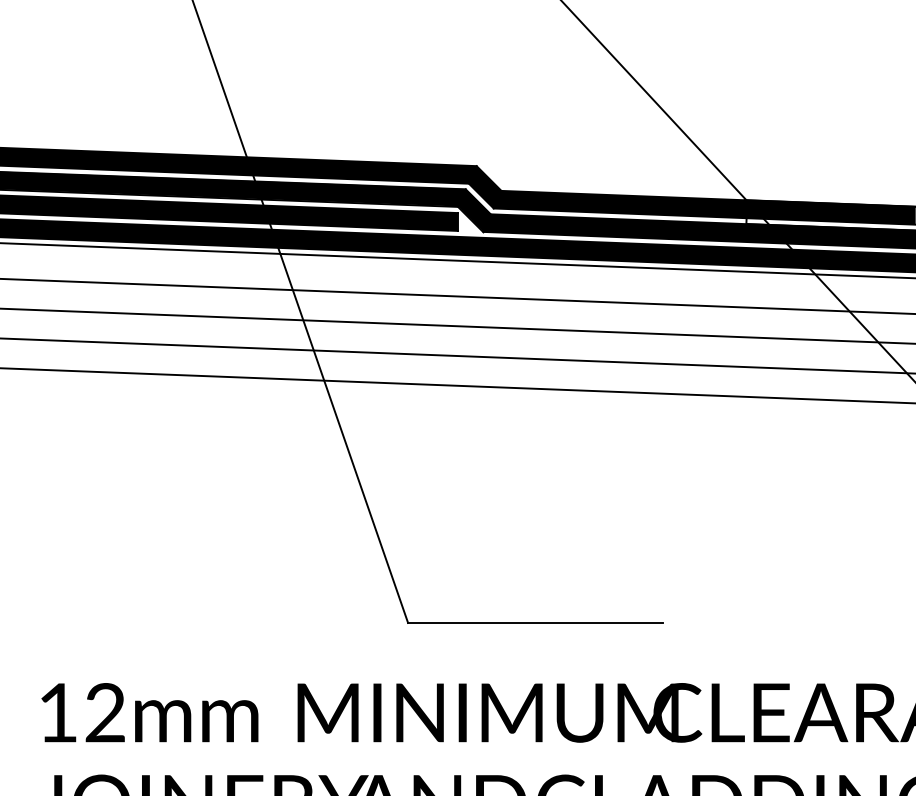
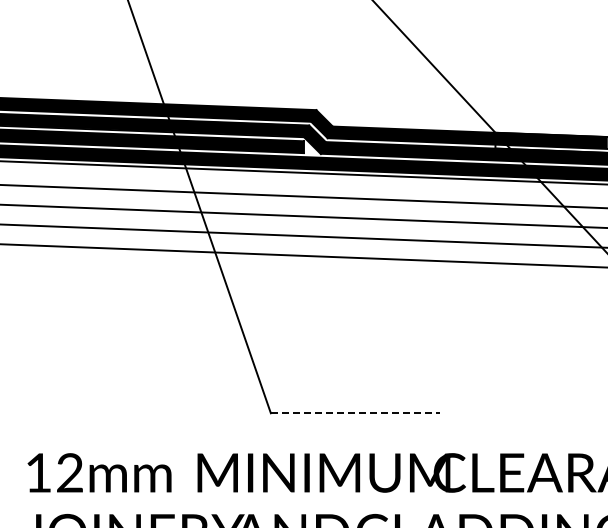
line: (535, 623) -> (355, 413), solid -> dashed

